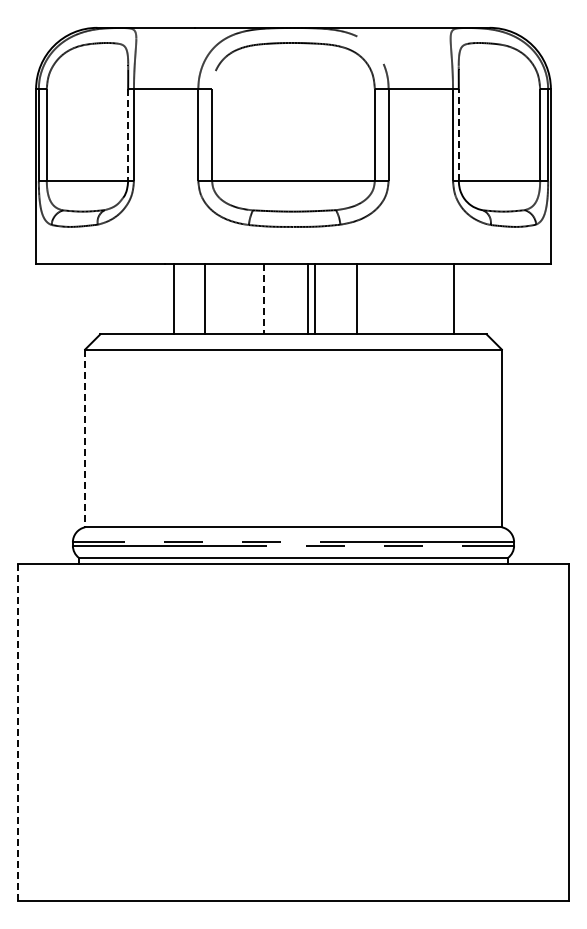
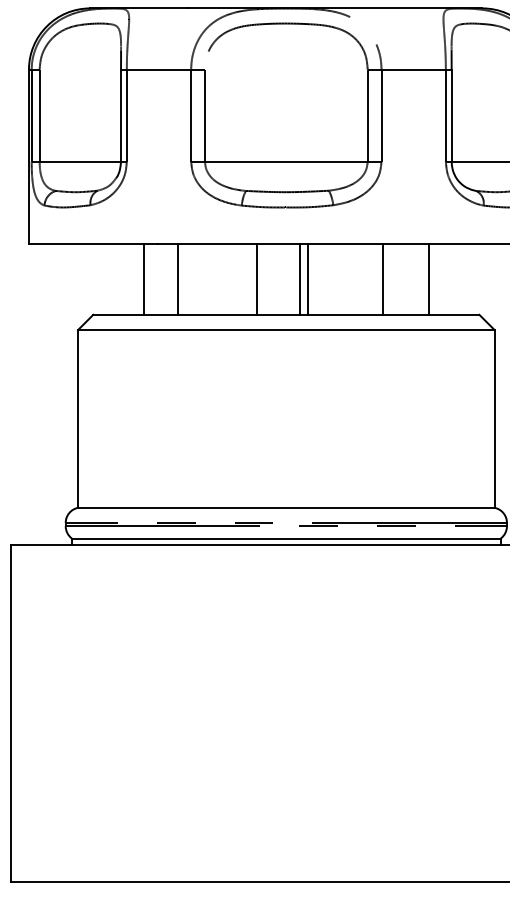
line: (128, 135) -> (121, 116), dashed -> solid
line: (458, 135) -> (451, 116), dashed -> solid
line: (174, 298) -> (144, 279), moved
line: (204, 298) -> (177, 279), moved
line: (356, 298) -> (382, 279), moved
line: (453, 298) -> (428, 279), moved
line: (264, 299) -> (257, 280), dashed -> solid
line: (85, 438) -> (78, 419), dashed -> solid
line: (17, 732) -> (10, 713), dashed -> solid

